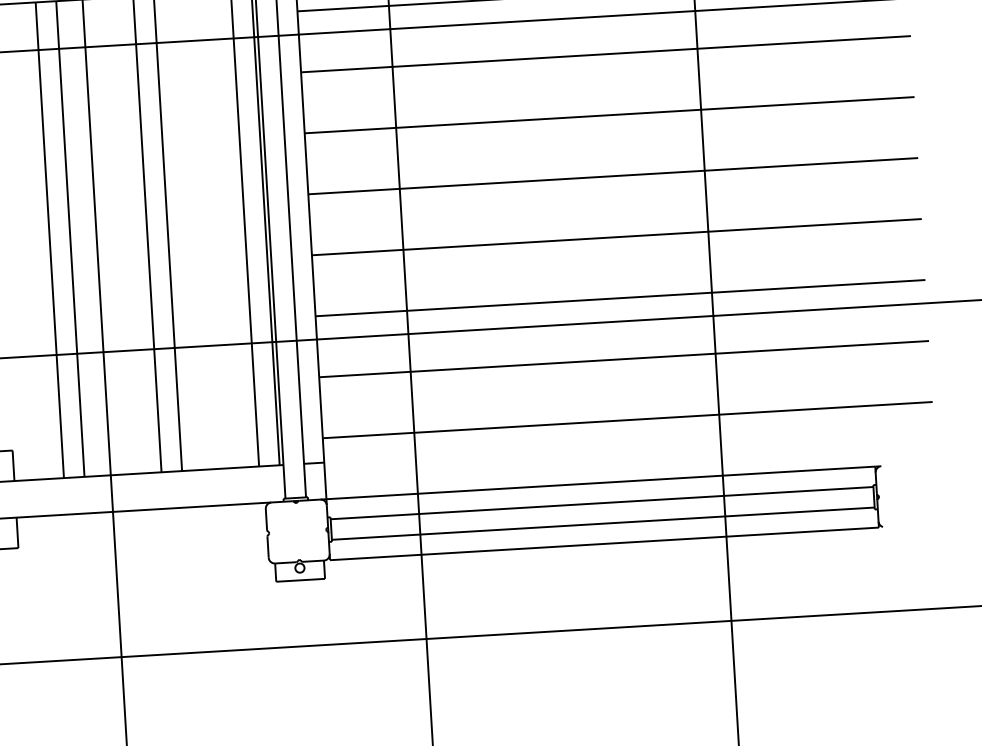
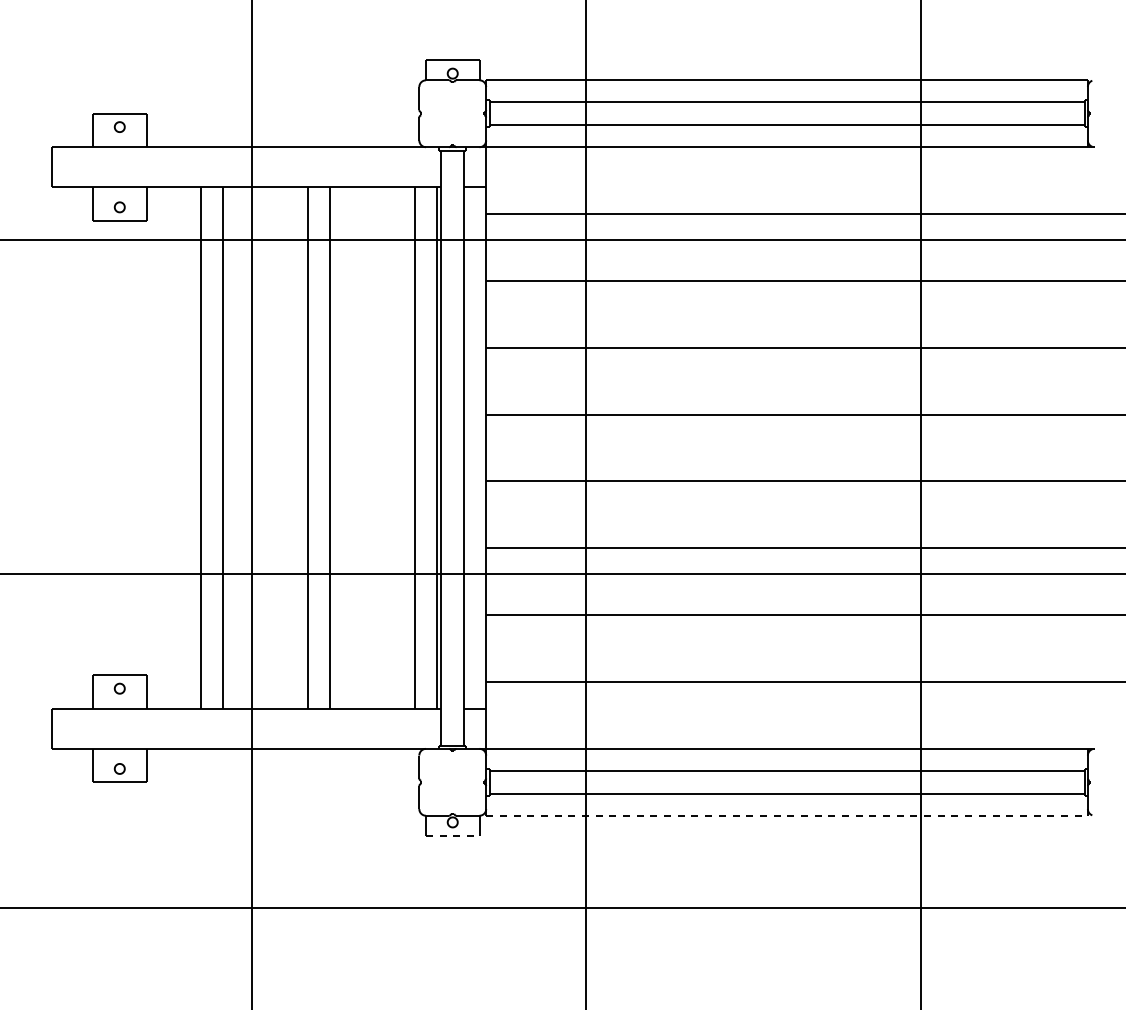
line: (604, 543) -> (787, 815), solid -> dashed
line: (300, 580) -> (452, 835), solid -> dashed

